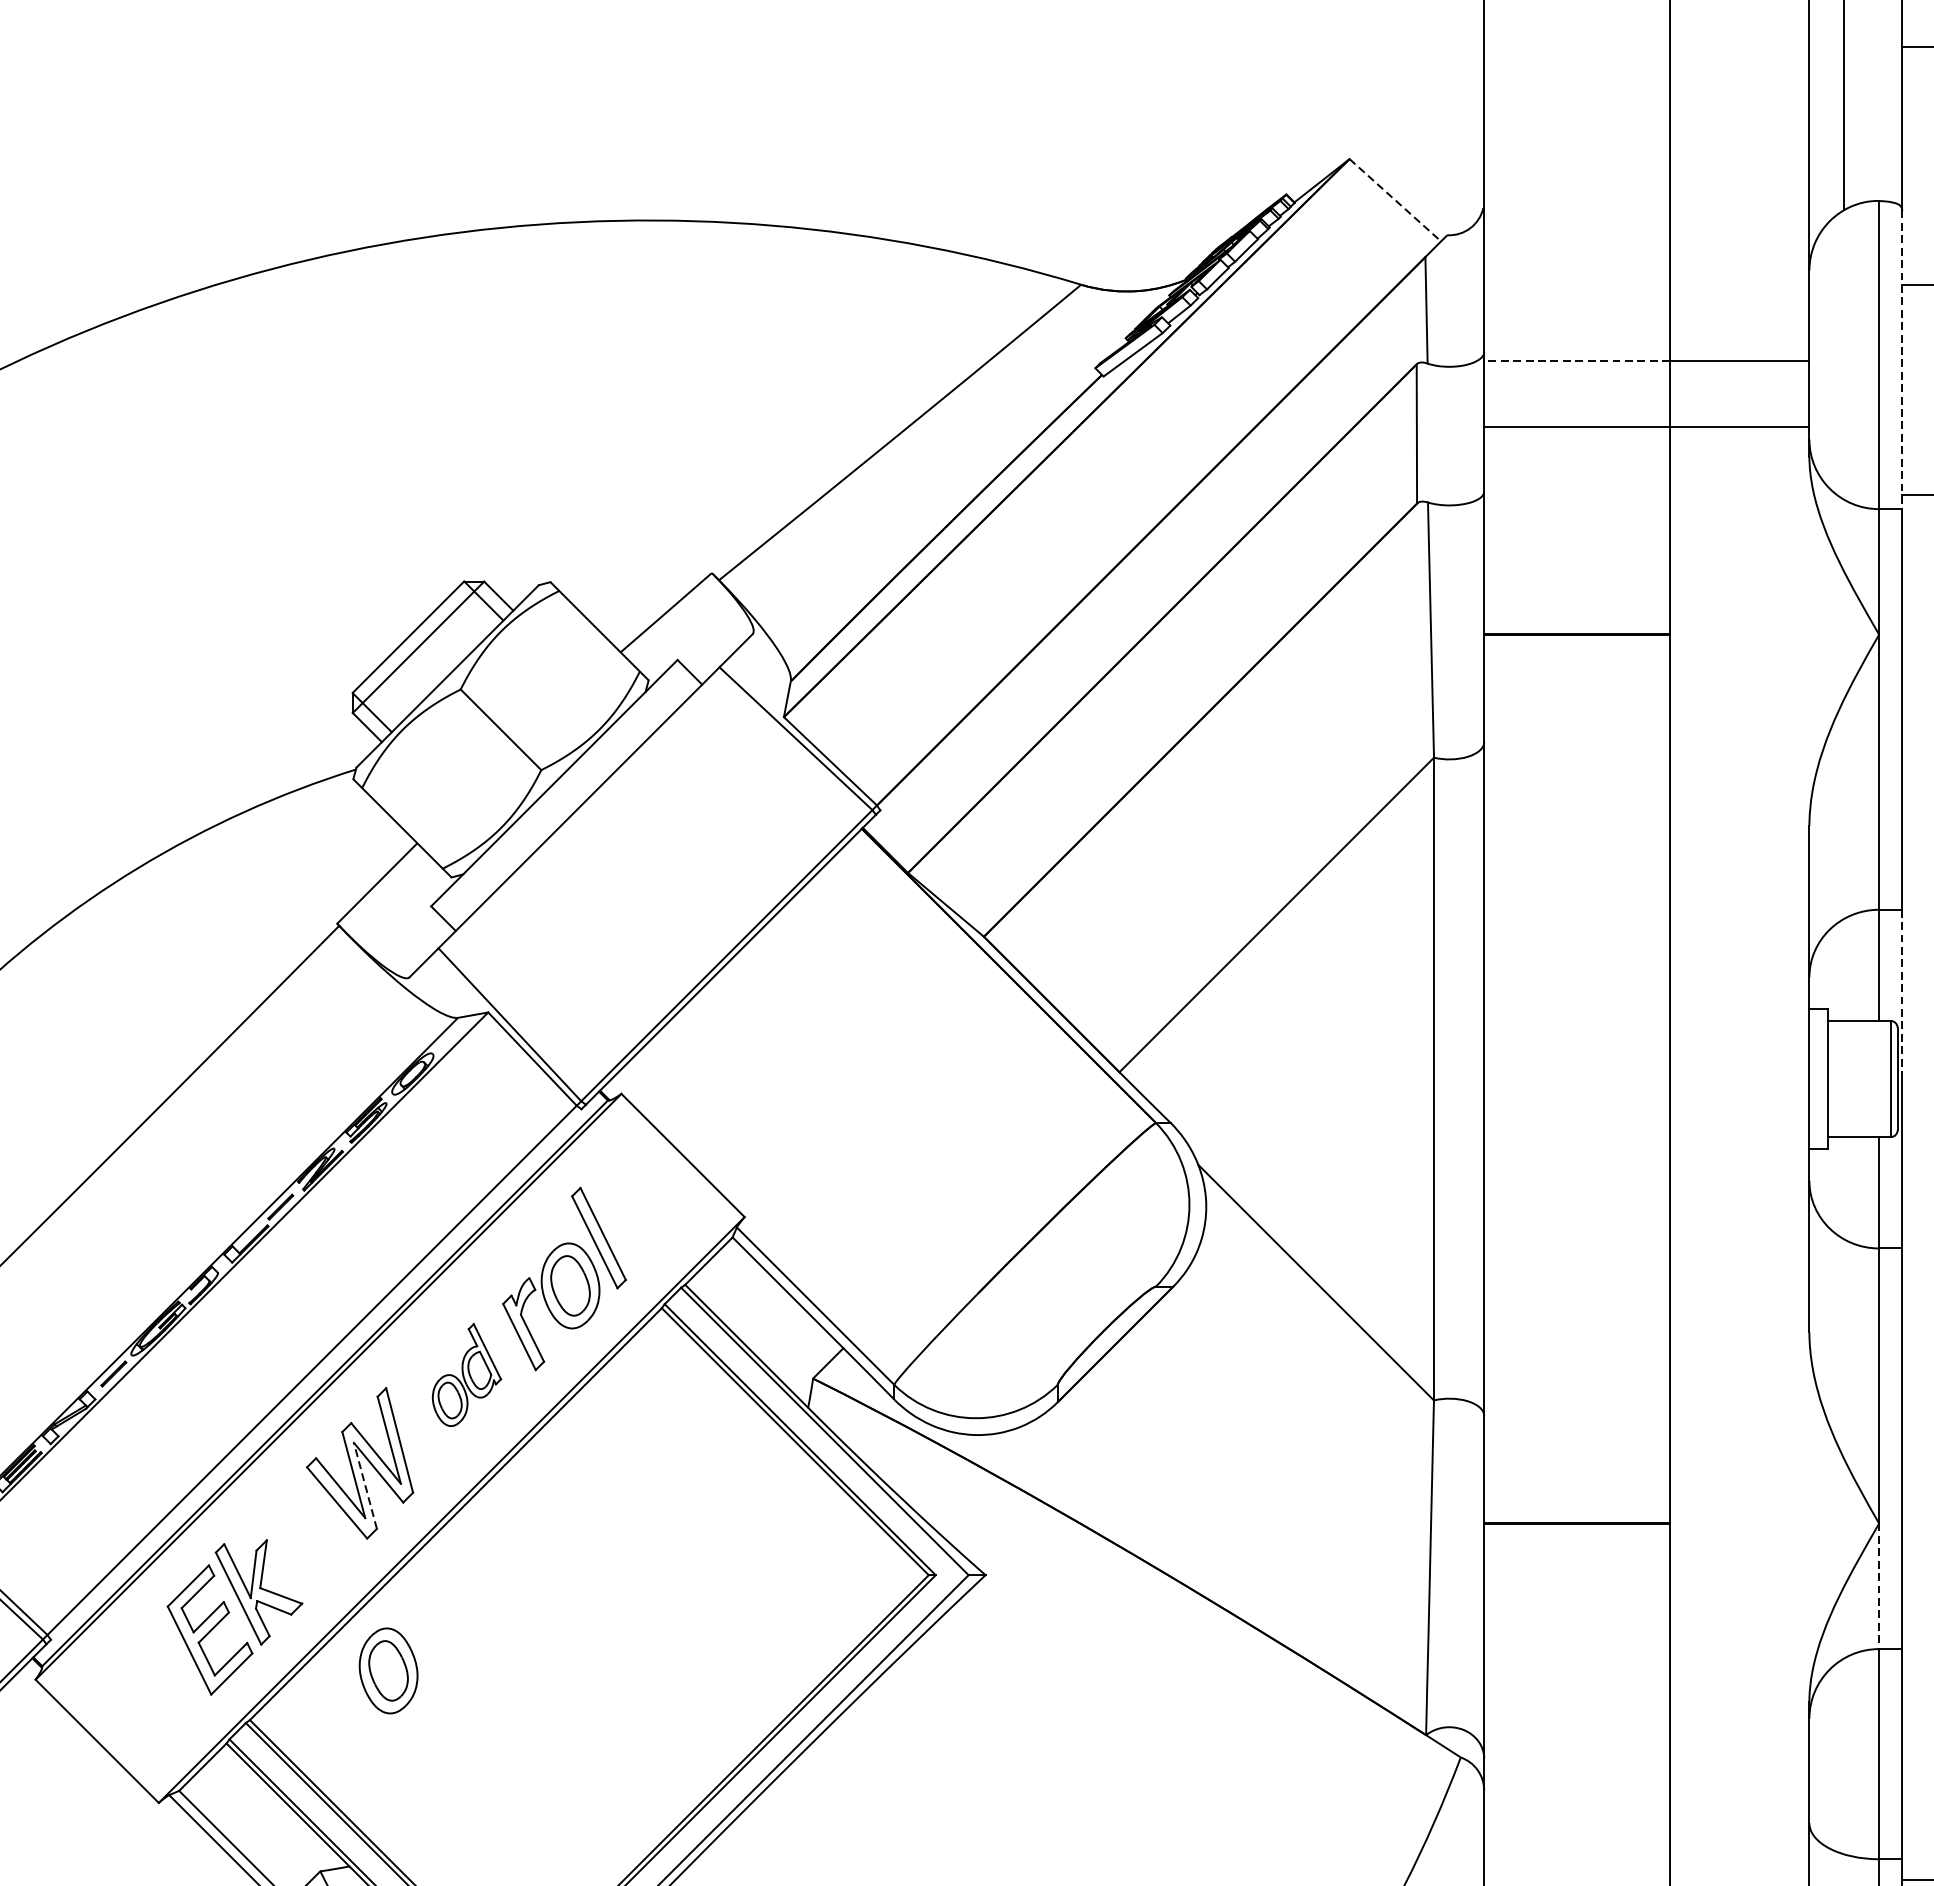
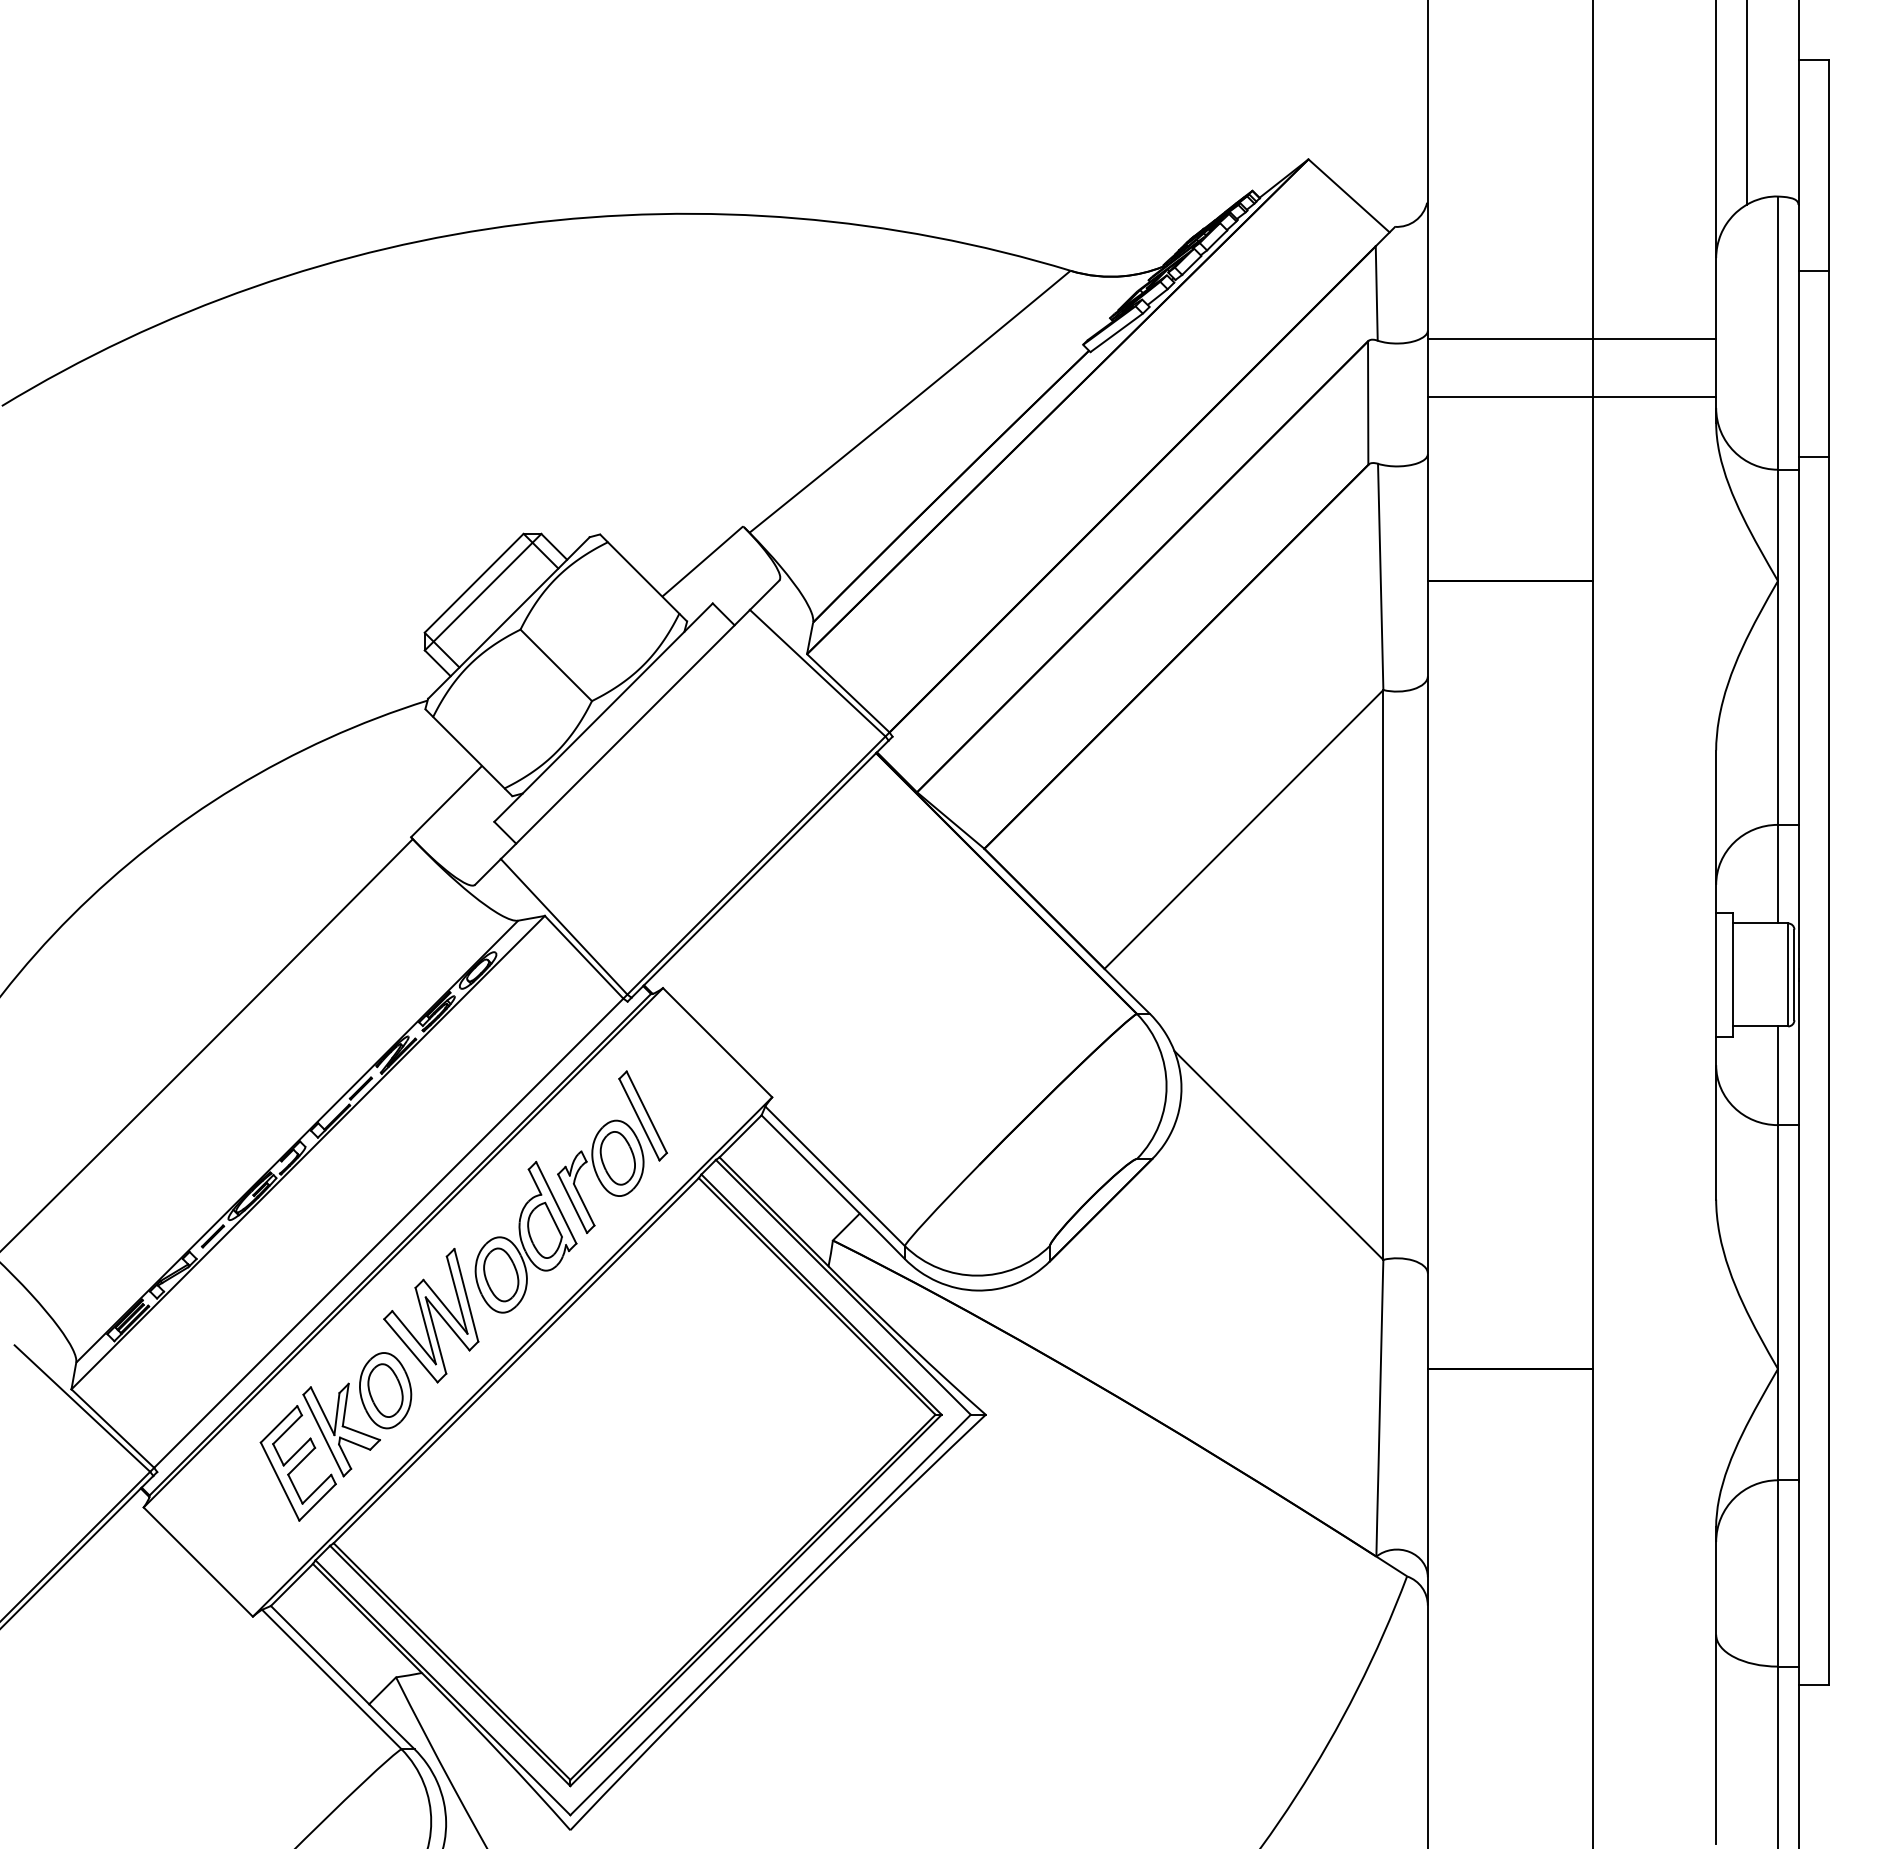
line: (1395, 199) -> (1349, 195), dashed -> solid
line: (1902, 360) -> (1798, 337), dashed -> solid
line: (1576, 361) -> (1509, 338), dashed -> solid
line: (1902, 990) -> (1798, 896), dashed -> solid
part: (466, 1375) -> (525, 1237), size x1.67
line: (364, 1485) -> (435, 1335), dashed -> solid
line: (1878, 1586) -> (1777, 1424), dashed -> solid
part: (388, 1670) -> (385, 1390), moved

